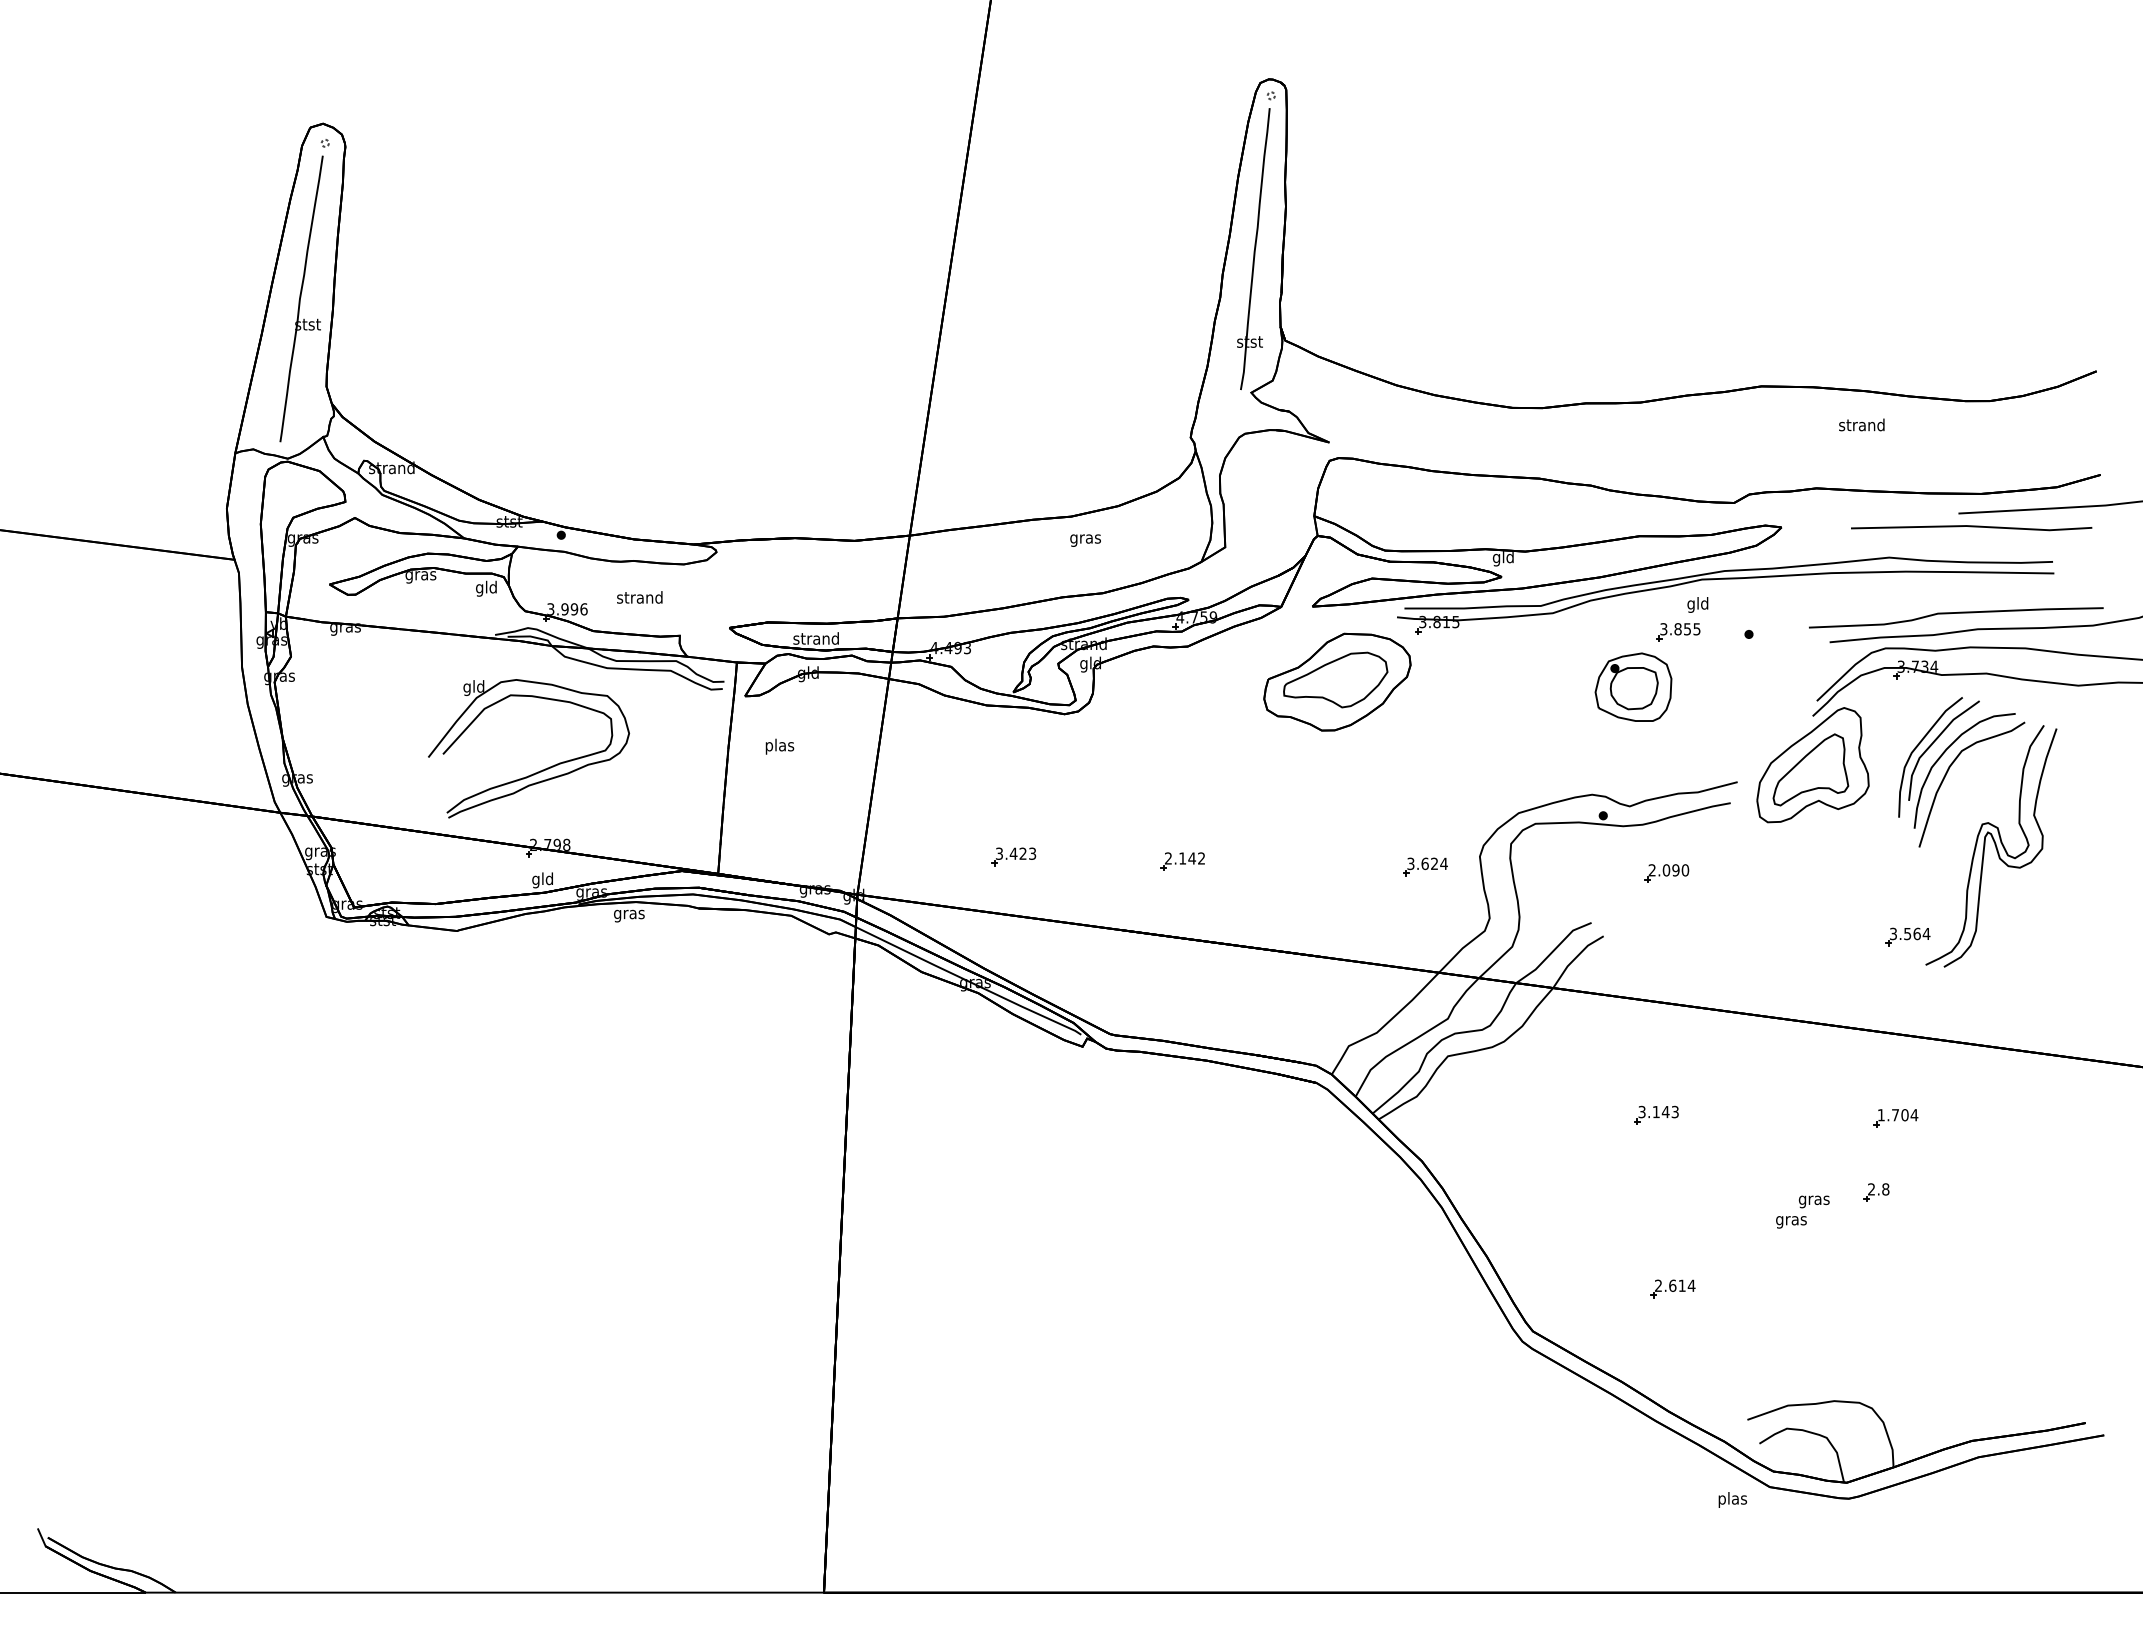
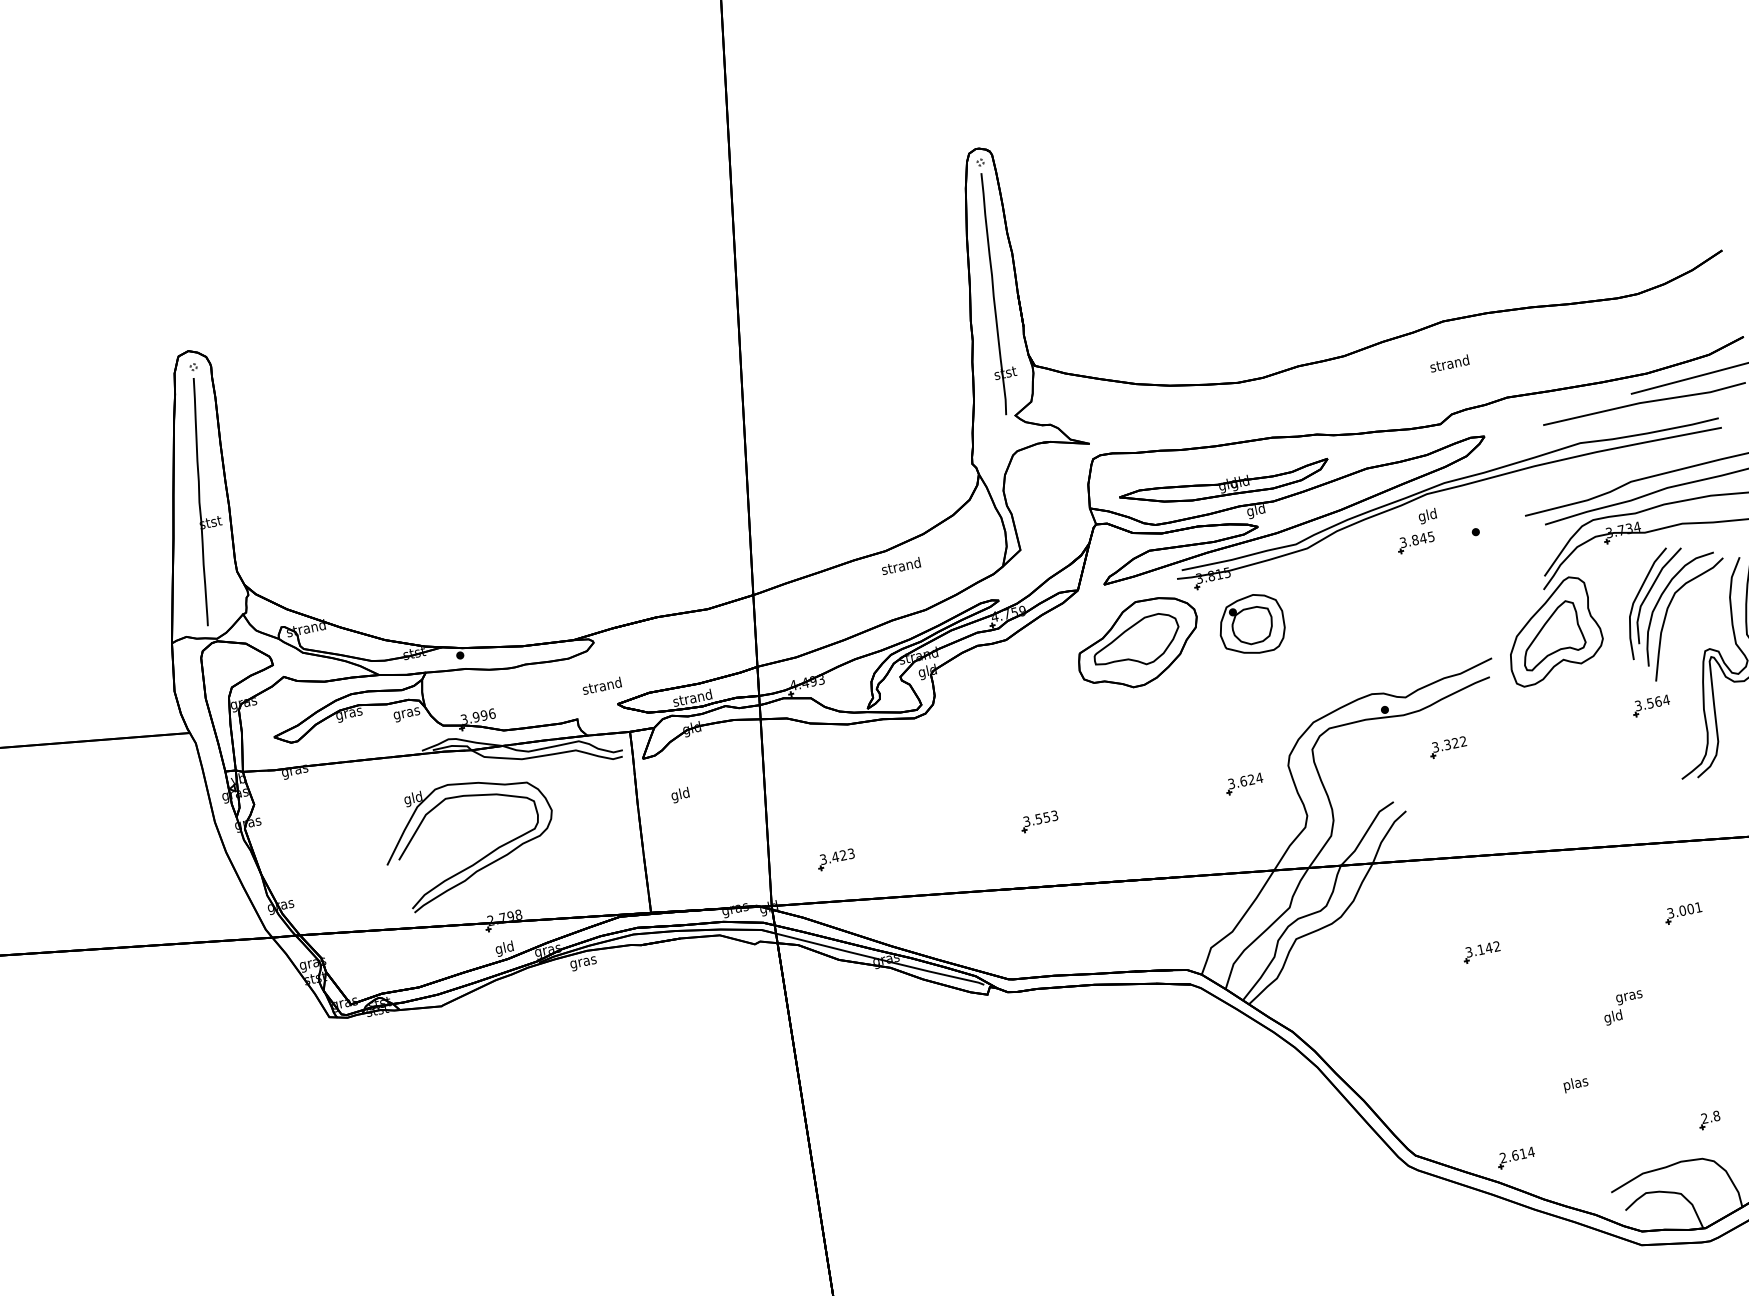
text: (1861, 424) -> (1449, 363), moved
part: (1473, 521) -> (1224, 485), added
text: (1085, 538) -> (901, 566), gras -> strand
text: (486, 588) -> (406, 713), gld -> gras
text: (639, 597) -> (601, 686), moved
text: (1687, 629) -> (1423, 538), 3.855 -> 3.845
part: (1633, 686) -> (1251, 624), moved
text: (779, 746) -> (680, 795), plas -> gld
part: (1013, 856) -> (835, 859), moved
text: (1185, 858) -> (1041, 818), 2.142 -> 3.553
text: (1668, 870) -> (1449, 744), 2.090 -> 3.322
part: (1907, 936) -> (1650, 705), moved
text: (1674, 1112) -> (1496, 946), 3.143 -> 3.142
text: (1897, 1115) -> (1684, 910), 1.704 -> 3.001
part: (1876, 1192) -> (1709, 1120), moved
text: (1791, 1220) -> (1613, 1017), gras -> gld
part: (1672, 1288) -> (1515, 1157), moved
text: (1732, 1499) -> (1575, 1083), moved

